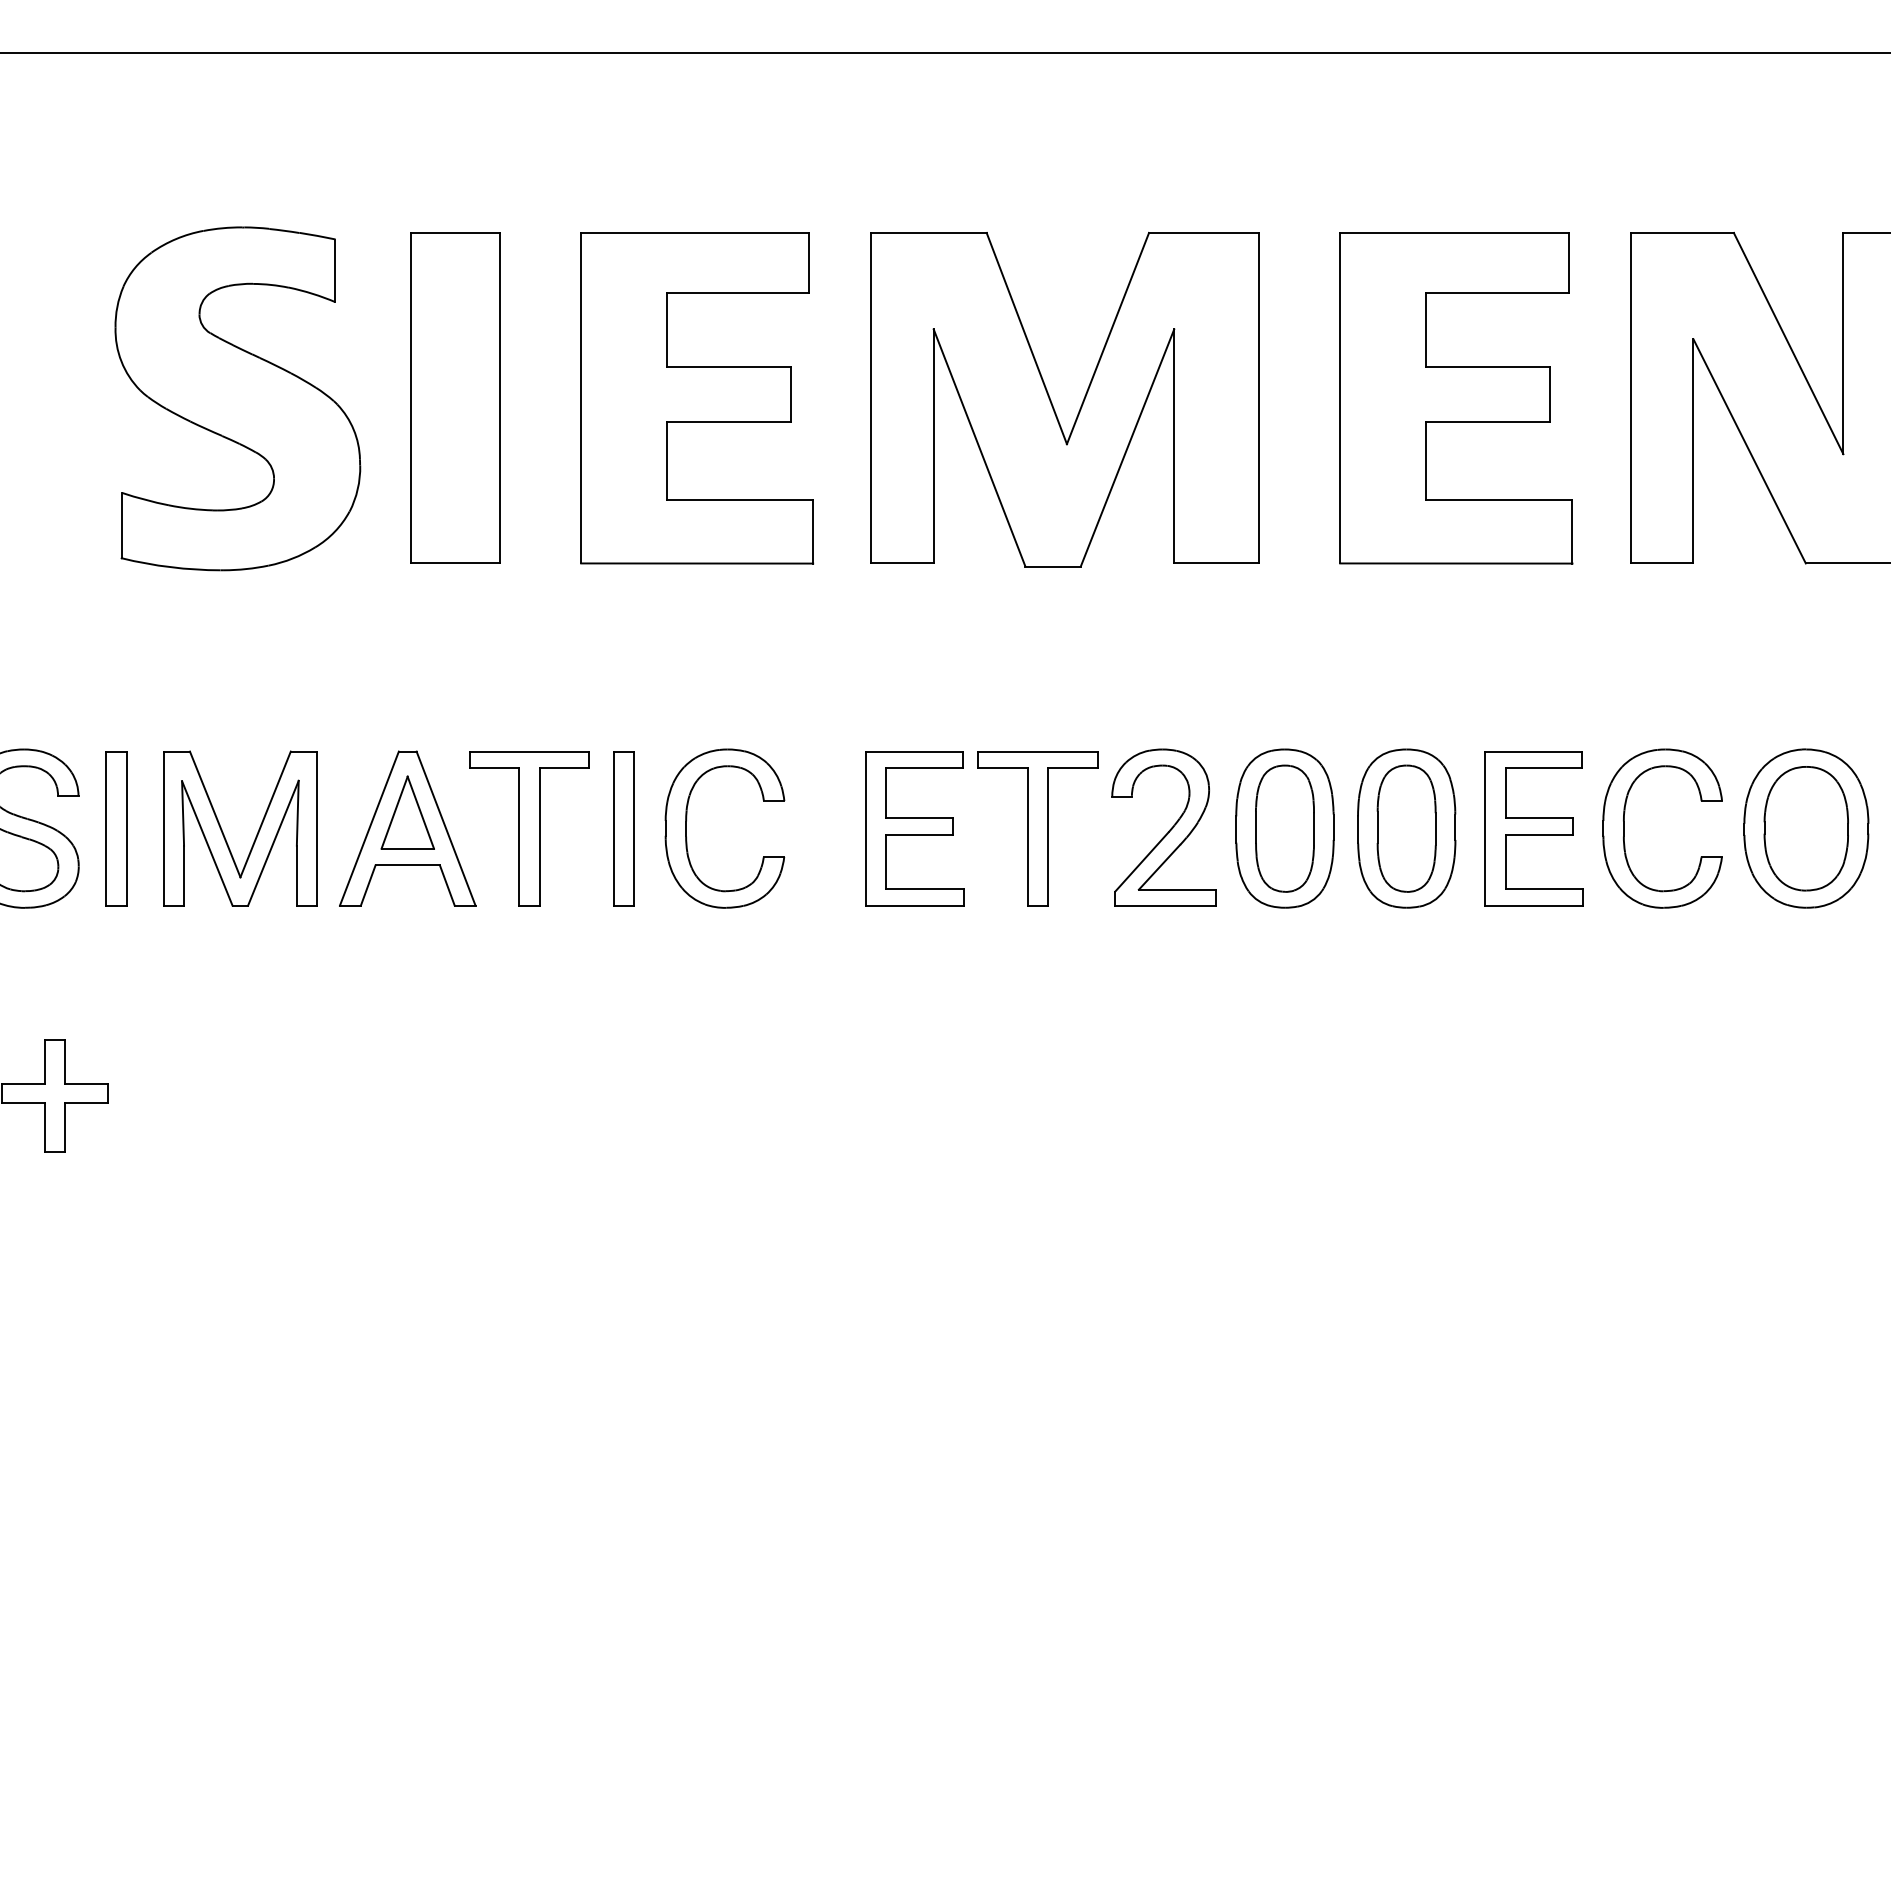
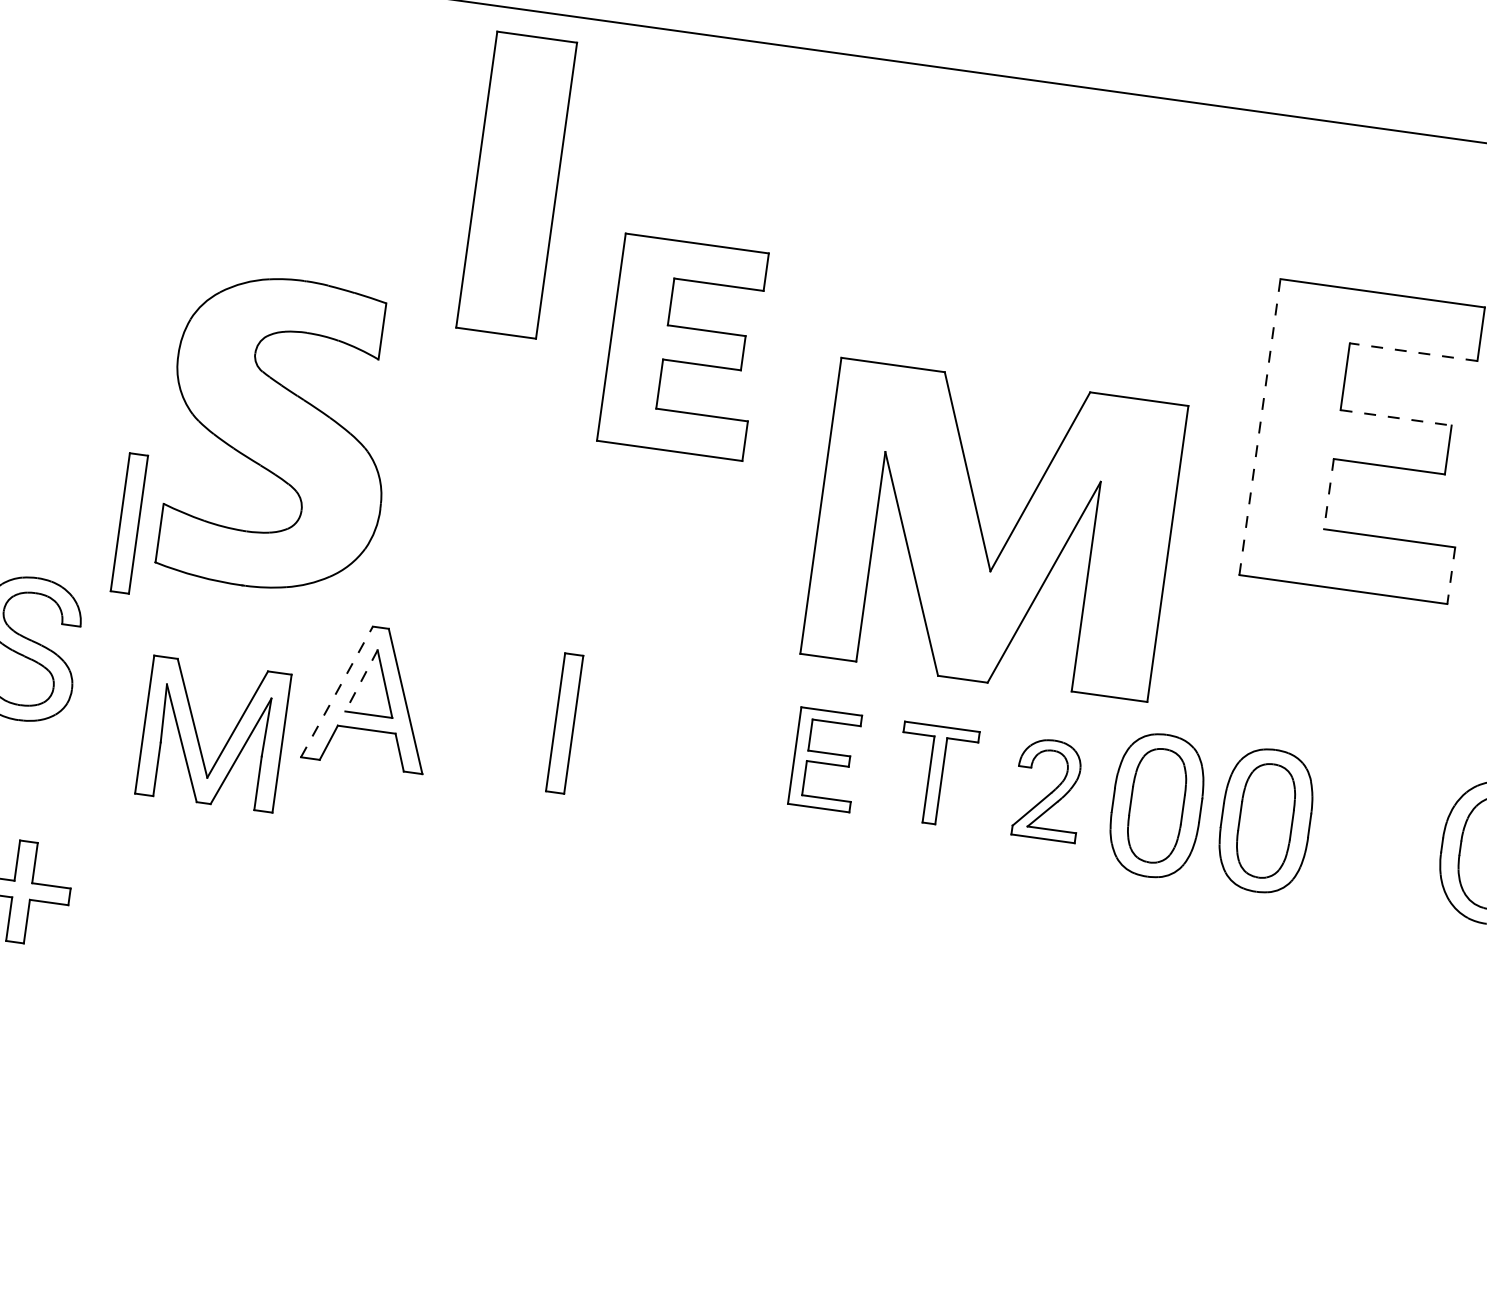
line: (1496, 292) -> (1413, 351), solid -> dashed
line: (1488, 367) -> (1396, 418), solid -> dashed
part: (455, 397) -> (516, 184), moved
line: (1340, 397) -> (1260, 426), solid -> dashed
part: (237, 398) -> (278, 433), moved
part: (697, 398) -> (684, 347), size x0.7
part: (1052, 402) -> (982, 532), moved
line: (1426, 461) -> (1329, 494), solid -> dashed
line: (1572, 531) -> (1451, 575), solid -> dashed
line: (394, 813) -> (361, 681), solid -> dashed
part: (1163, 827) -> (1048, 789), size x0.7
part: (116, 828) -> (129, 523), moved
line: (369, 828) -> (337, 691), solid -> dashed
part: (529, 828) -> (480, 711), removed
part: (686, 828) -> (620, 731), removed
part: (914, 828) -> (825, 759), size x0.7
part: (1037, 828) -> (935, 774), size x0.7
part: (1533, 828) -> (1379, 836), removed
part: (225, 836) -> (199, 739), moved

